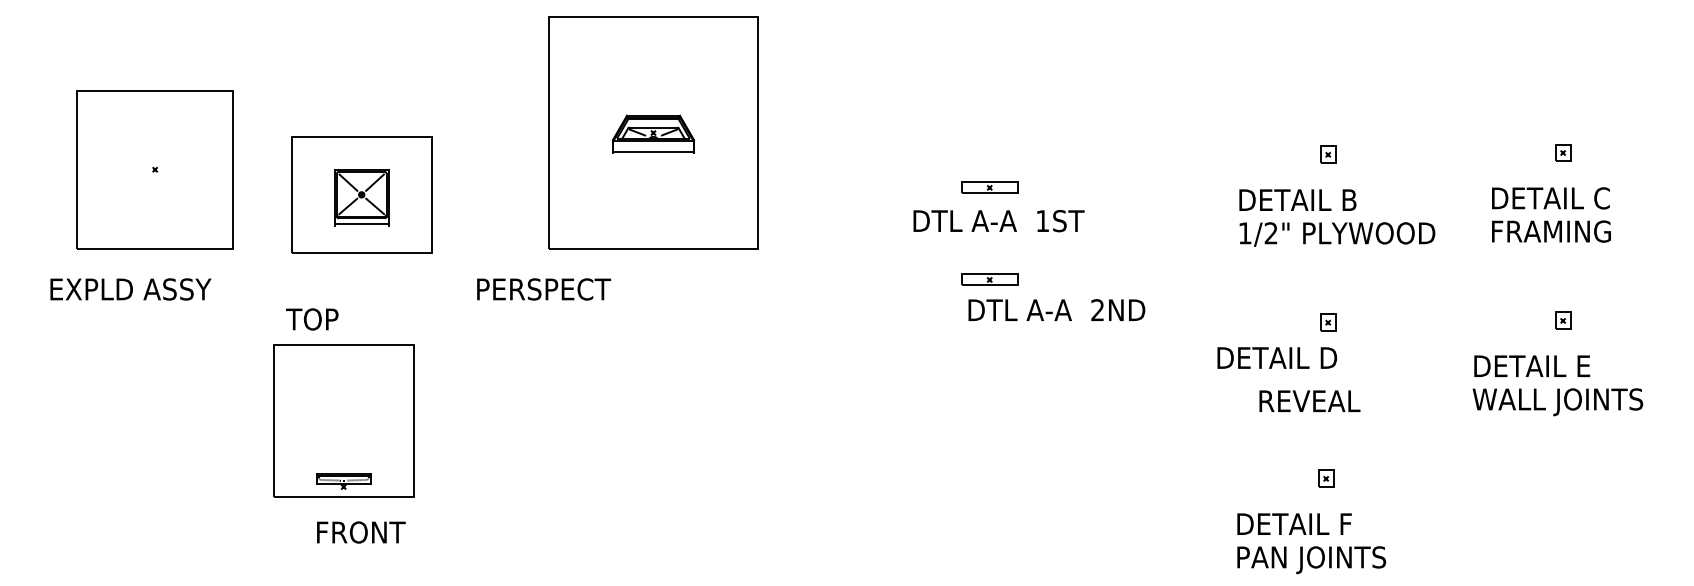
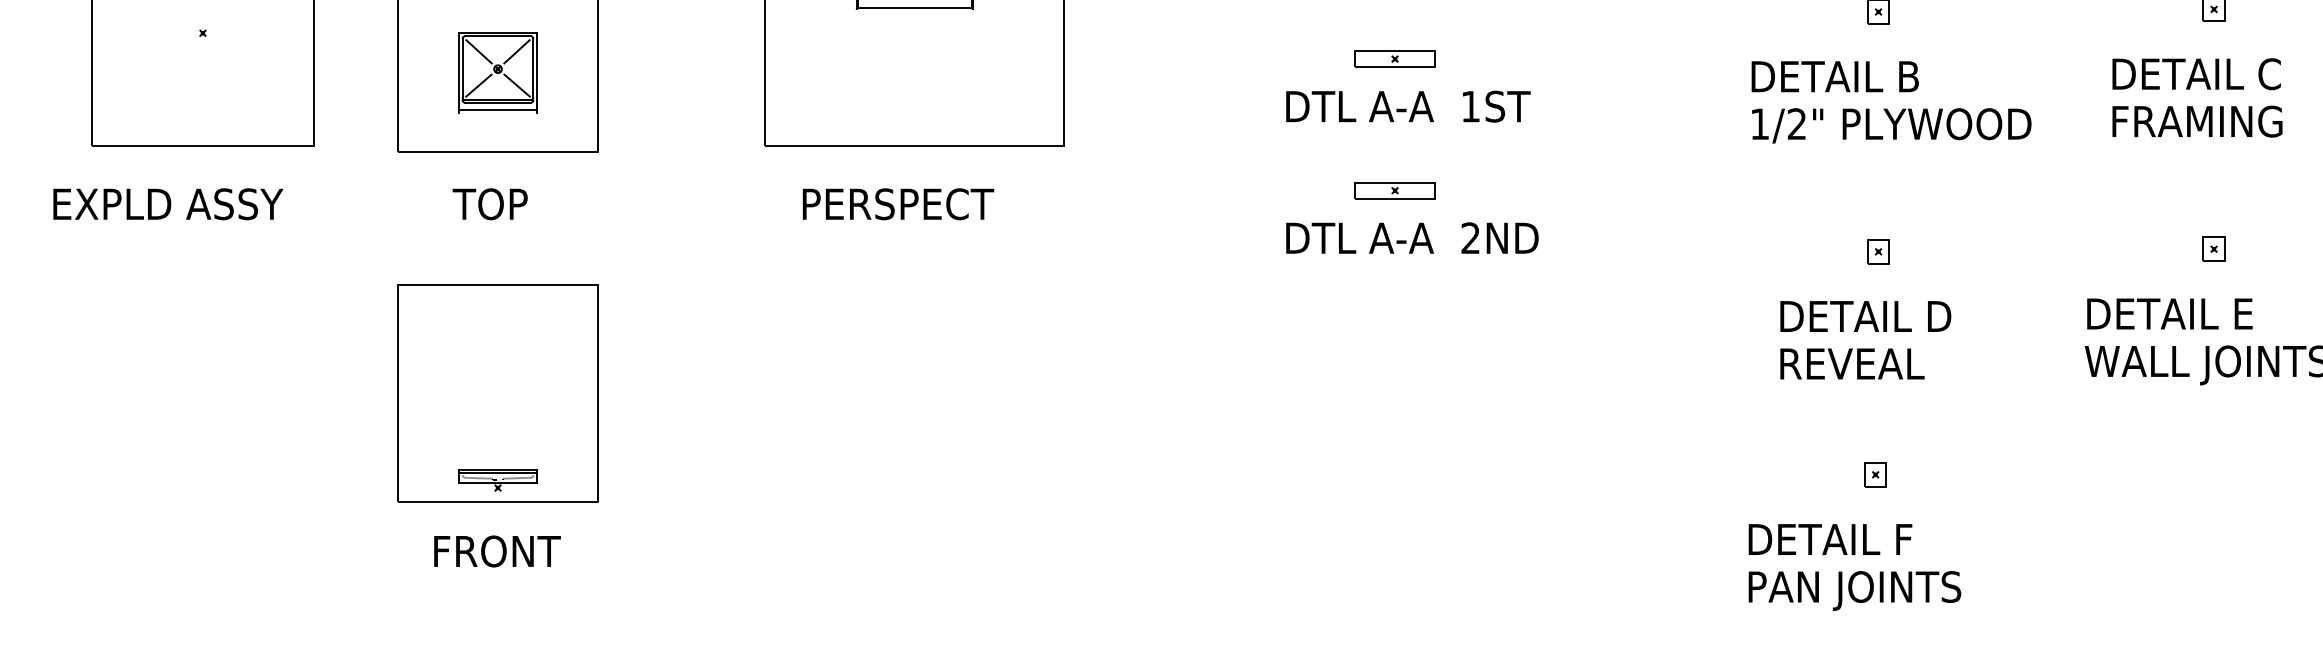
text: (544, 289) -> (899, 204), moved
text: (1056, 309) -> (1411, 237), moved
text: (312, 319) -> (490, 204), moved
text: (1277, 357) -> (1866, 315), moved
part: (343, 420) -> (497, 392), moved

